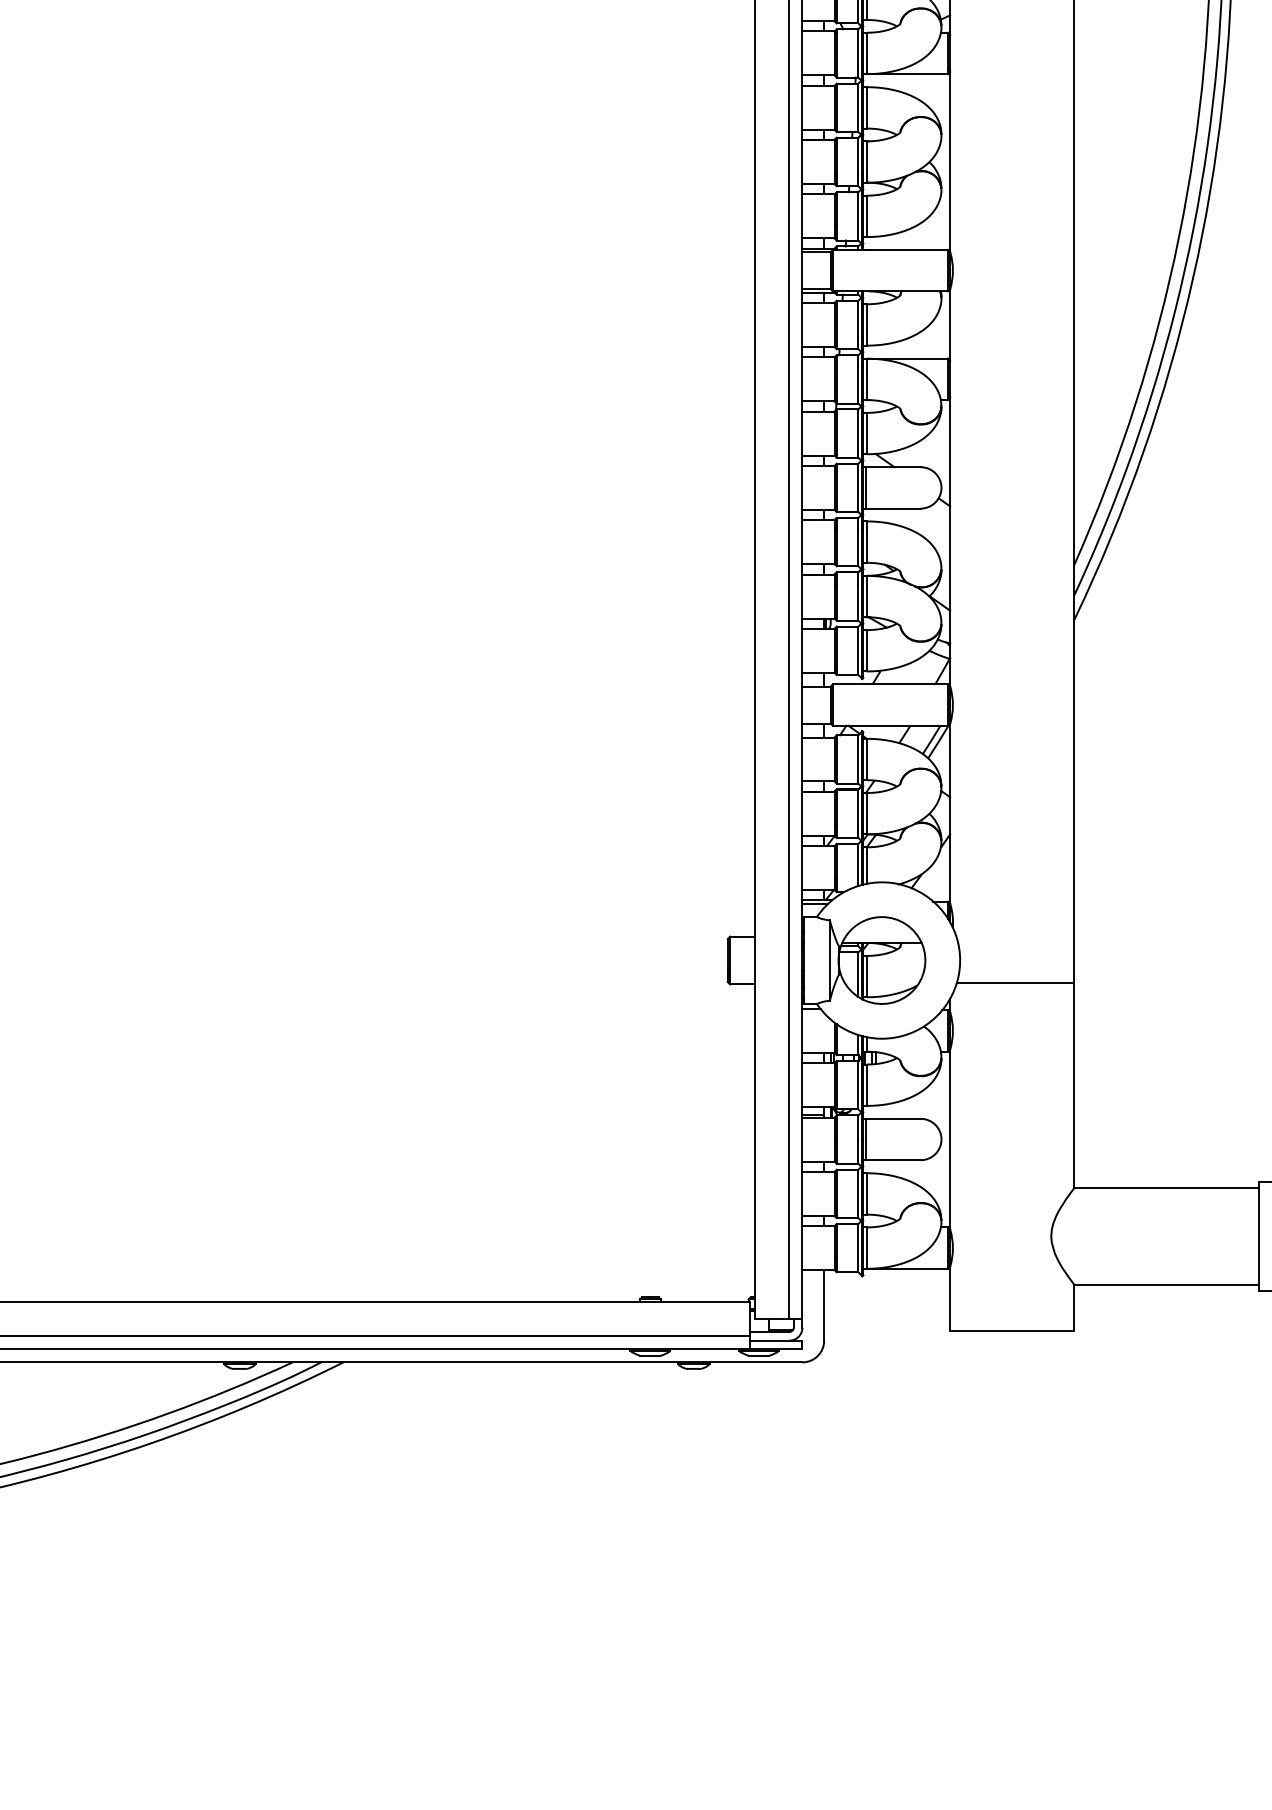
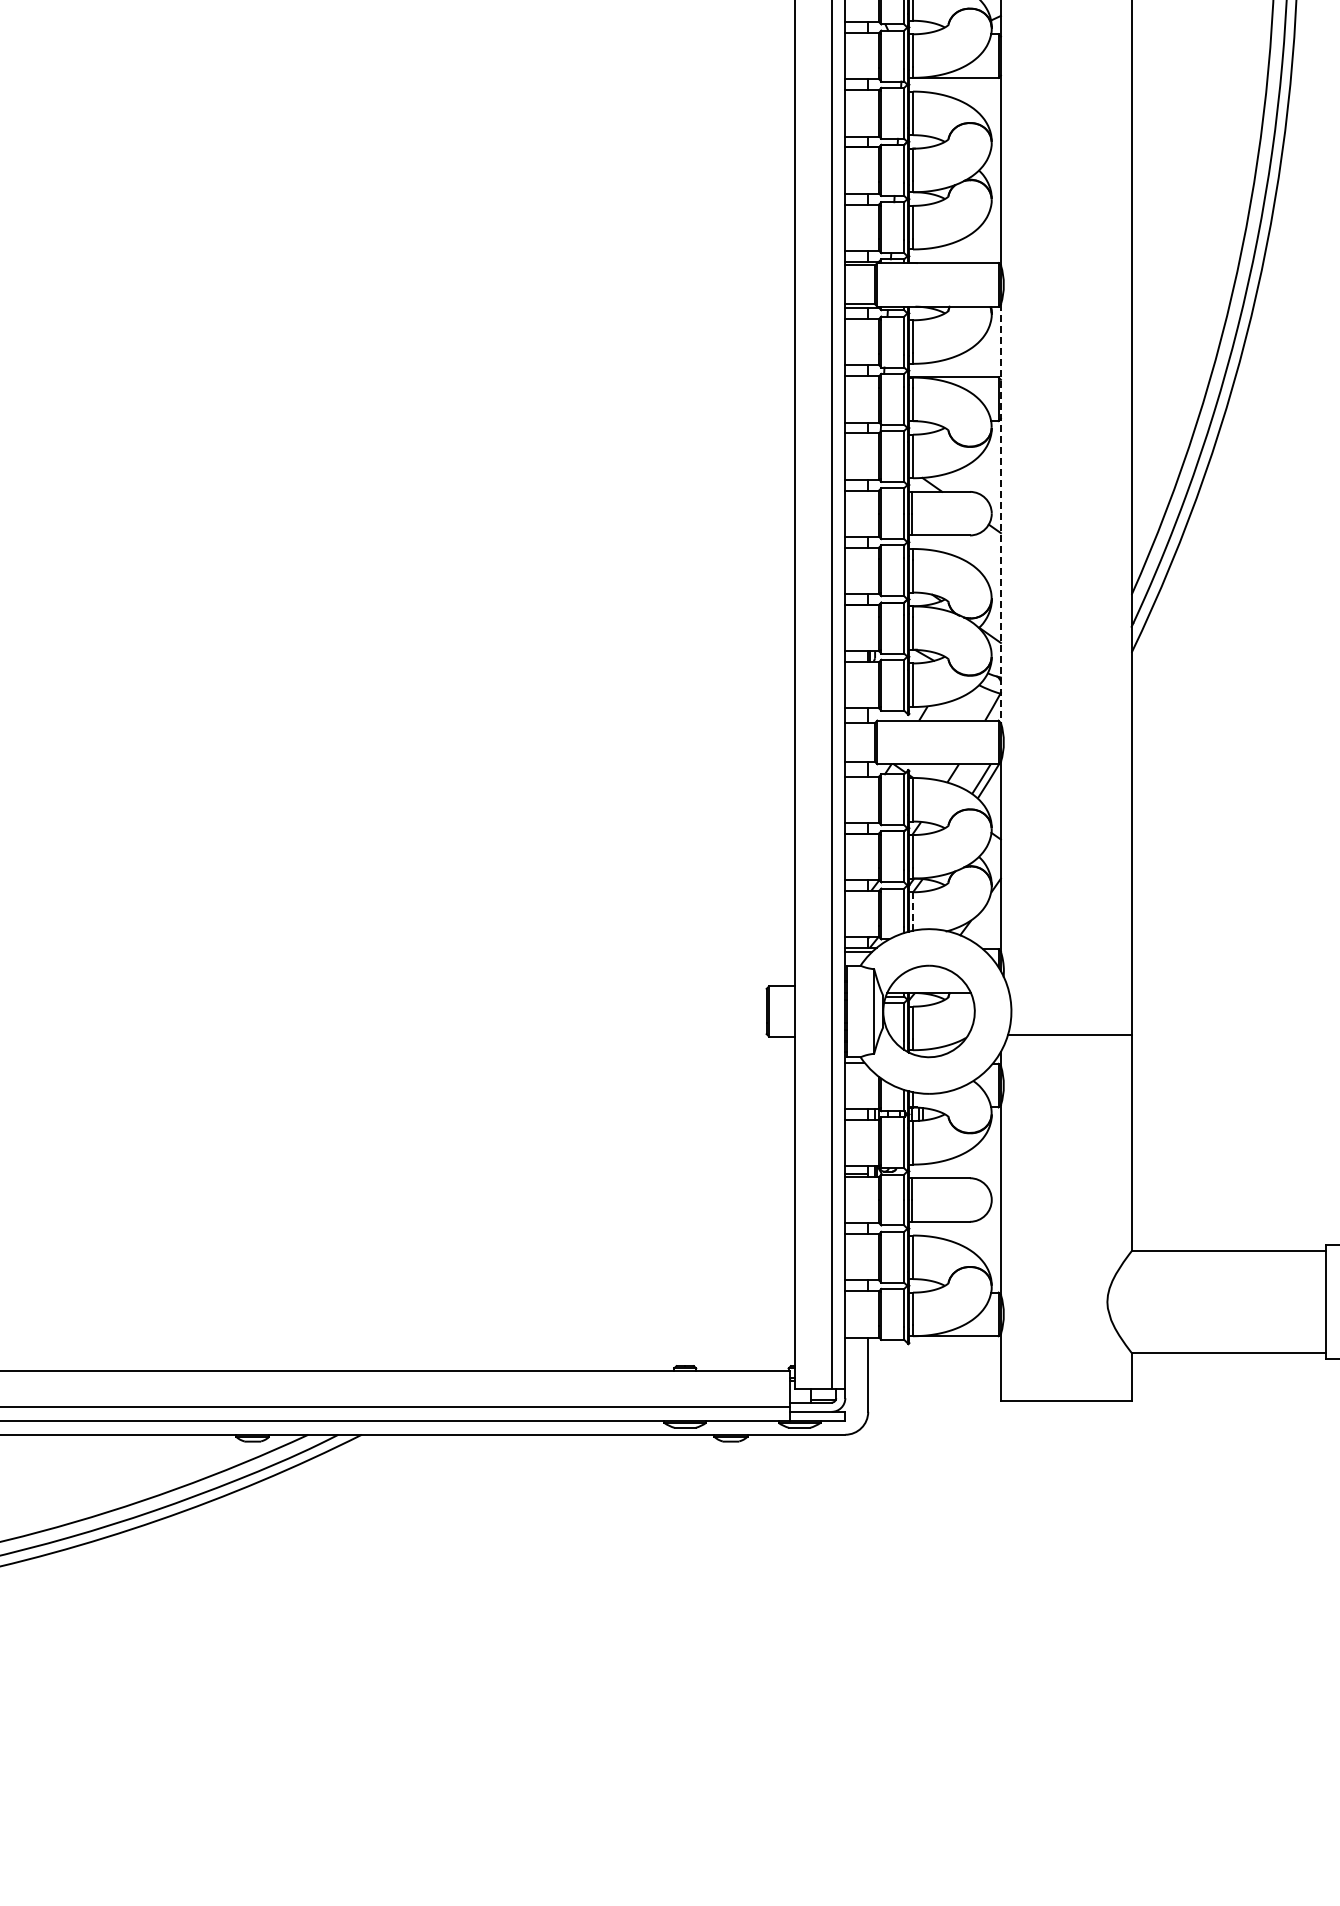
line: (949, 488) -> (1000, 514), solid -> dashed
line: (867, 863) -> (913, 909), solid -> dashed

